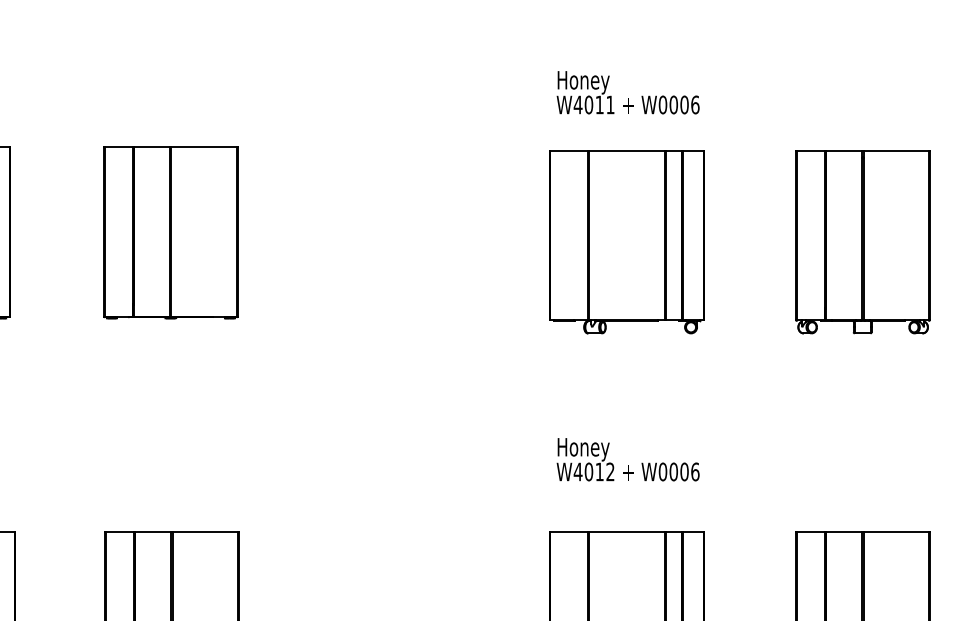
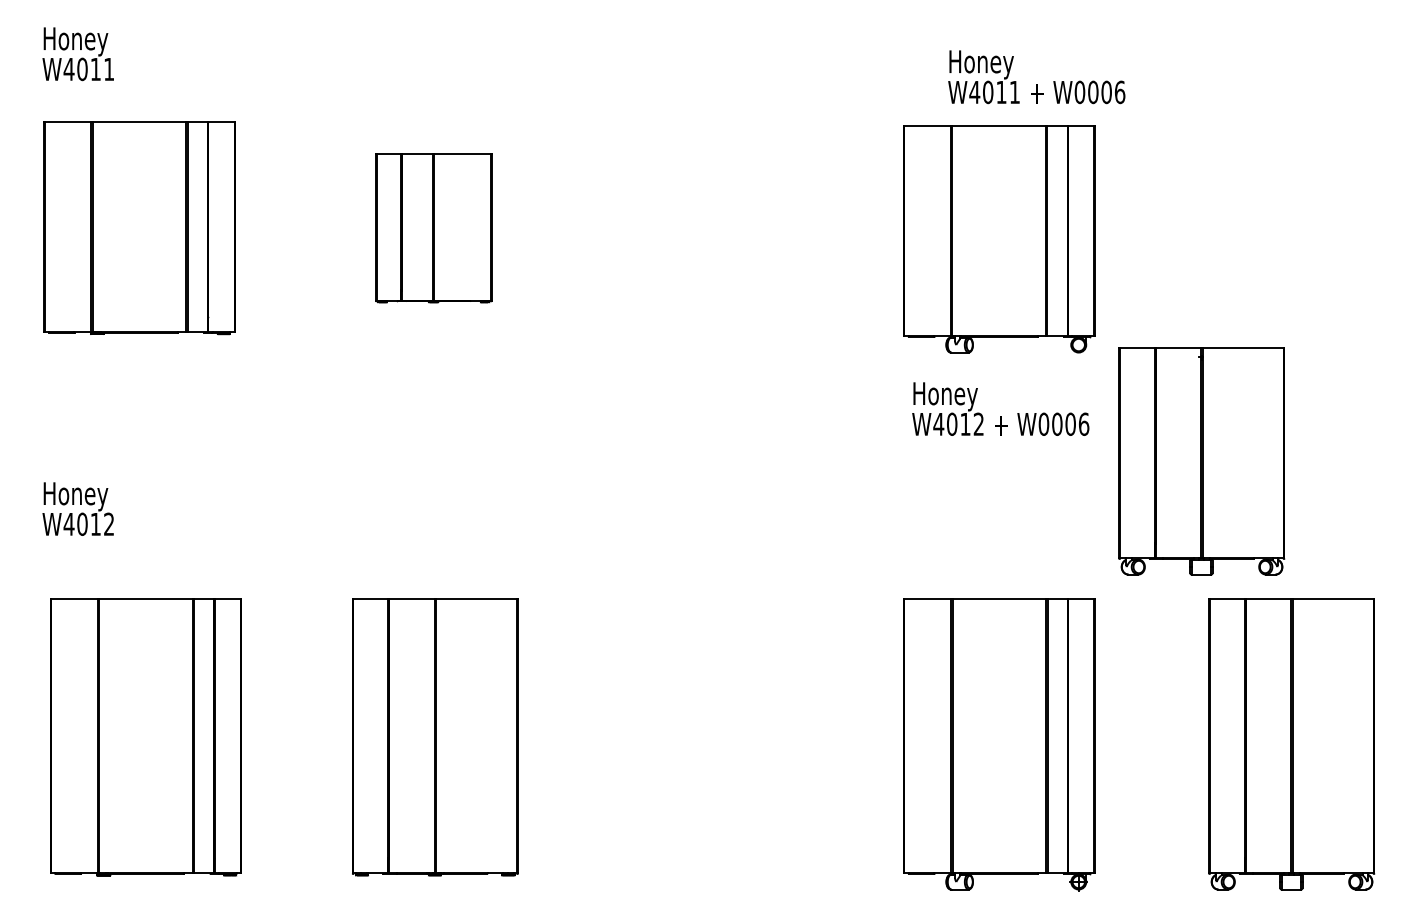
text: (627, 92) -> (1036, 77), moved
part: (170, 233) -> (433, 228), size x0.7
part: (862, 242) -> (1201, 461), moved
text: (627, 459) -> (1000, 408), moved

